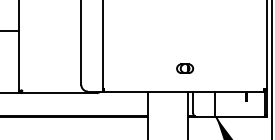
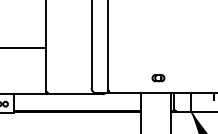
part: (185, 69) -> (158, 78), moved

